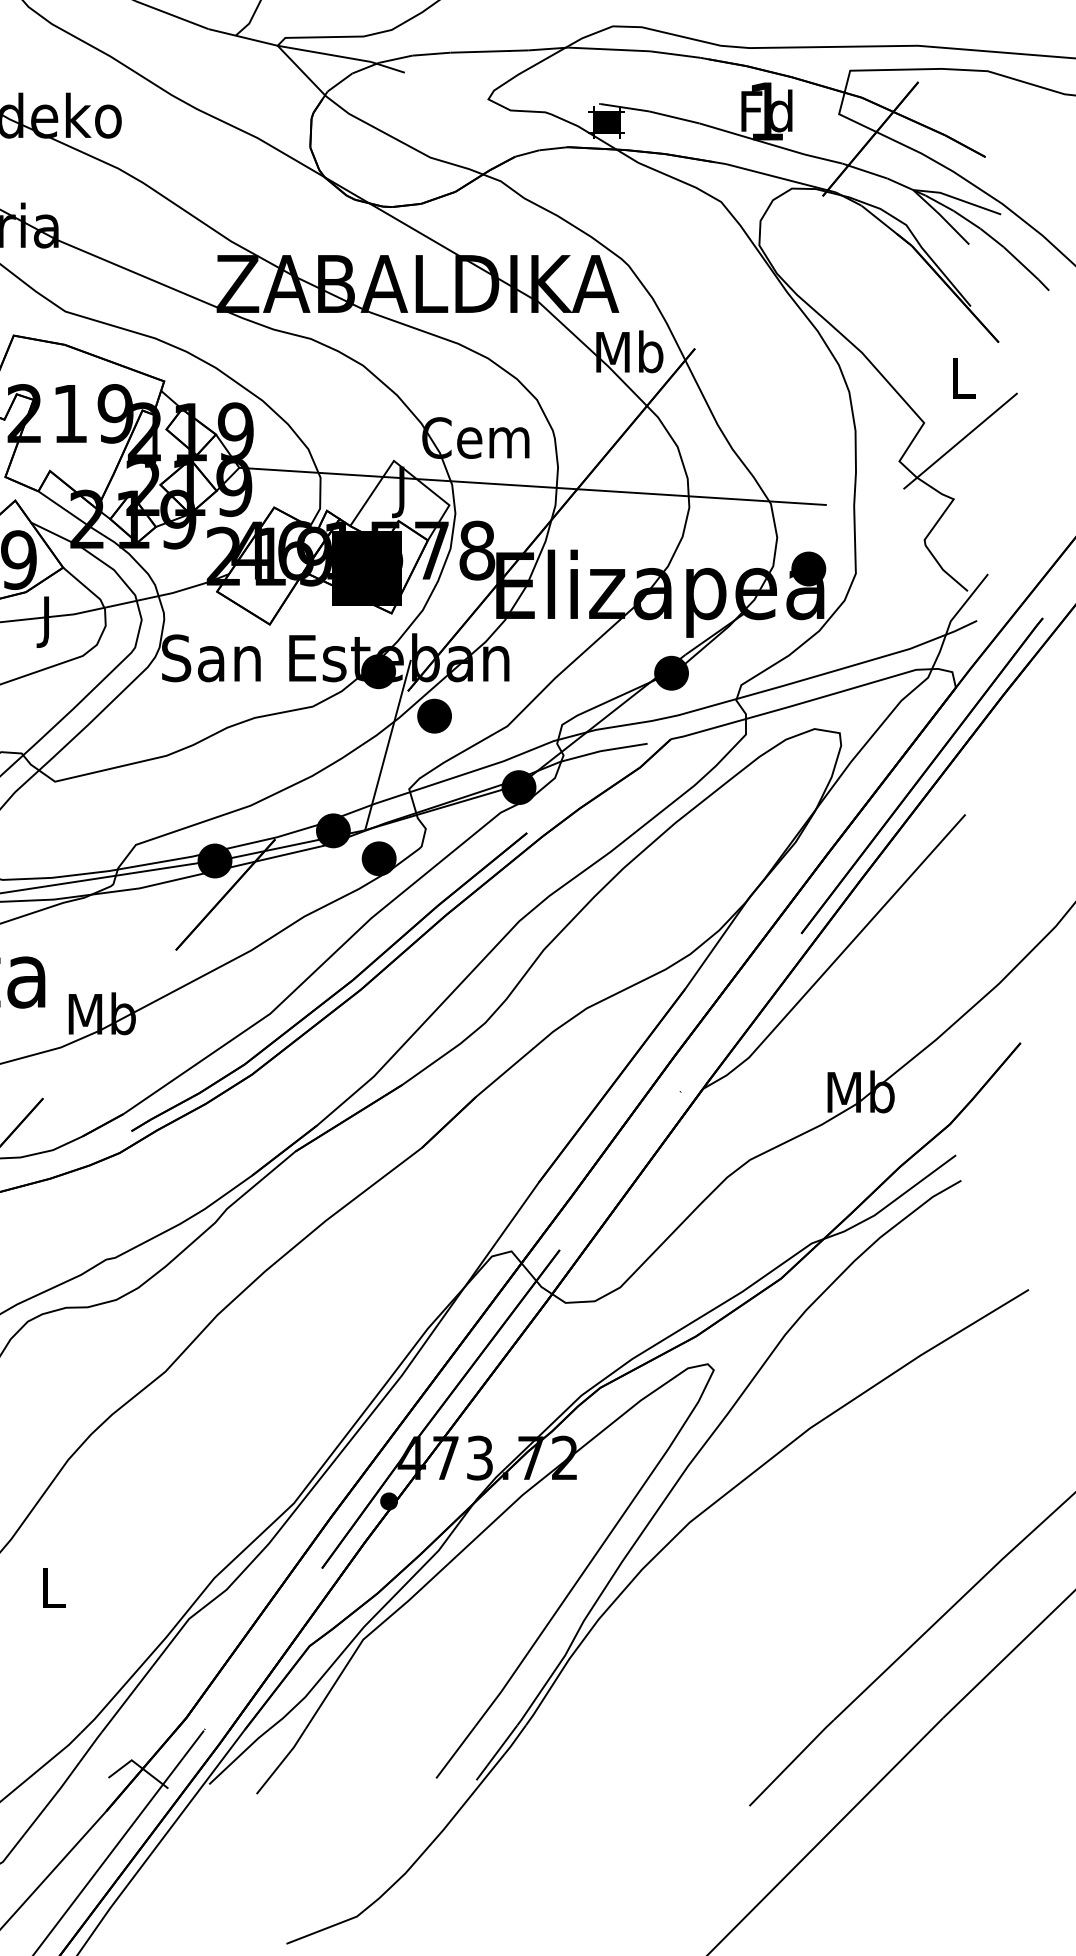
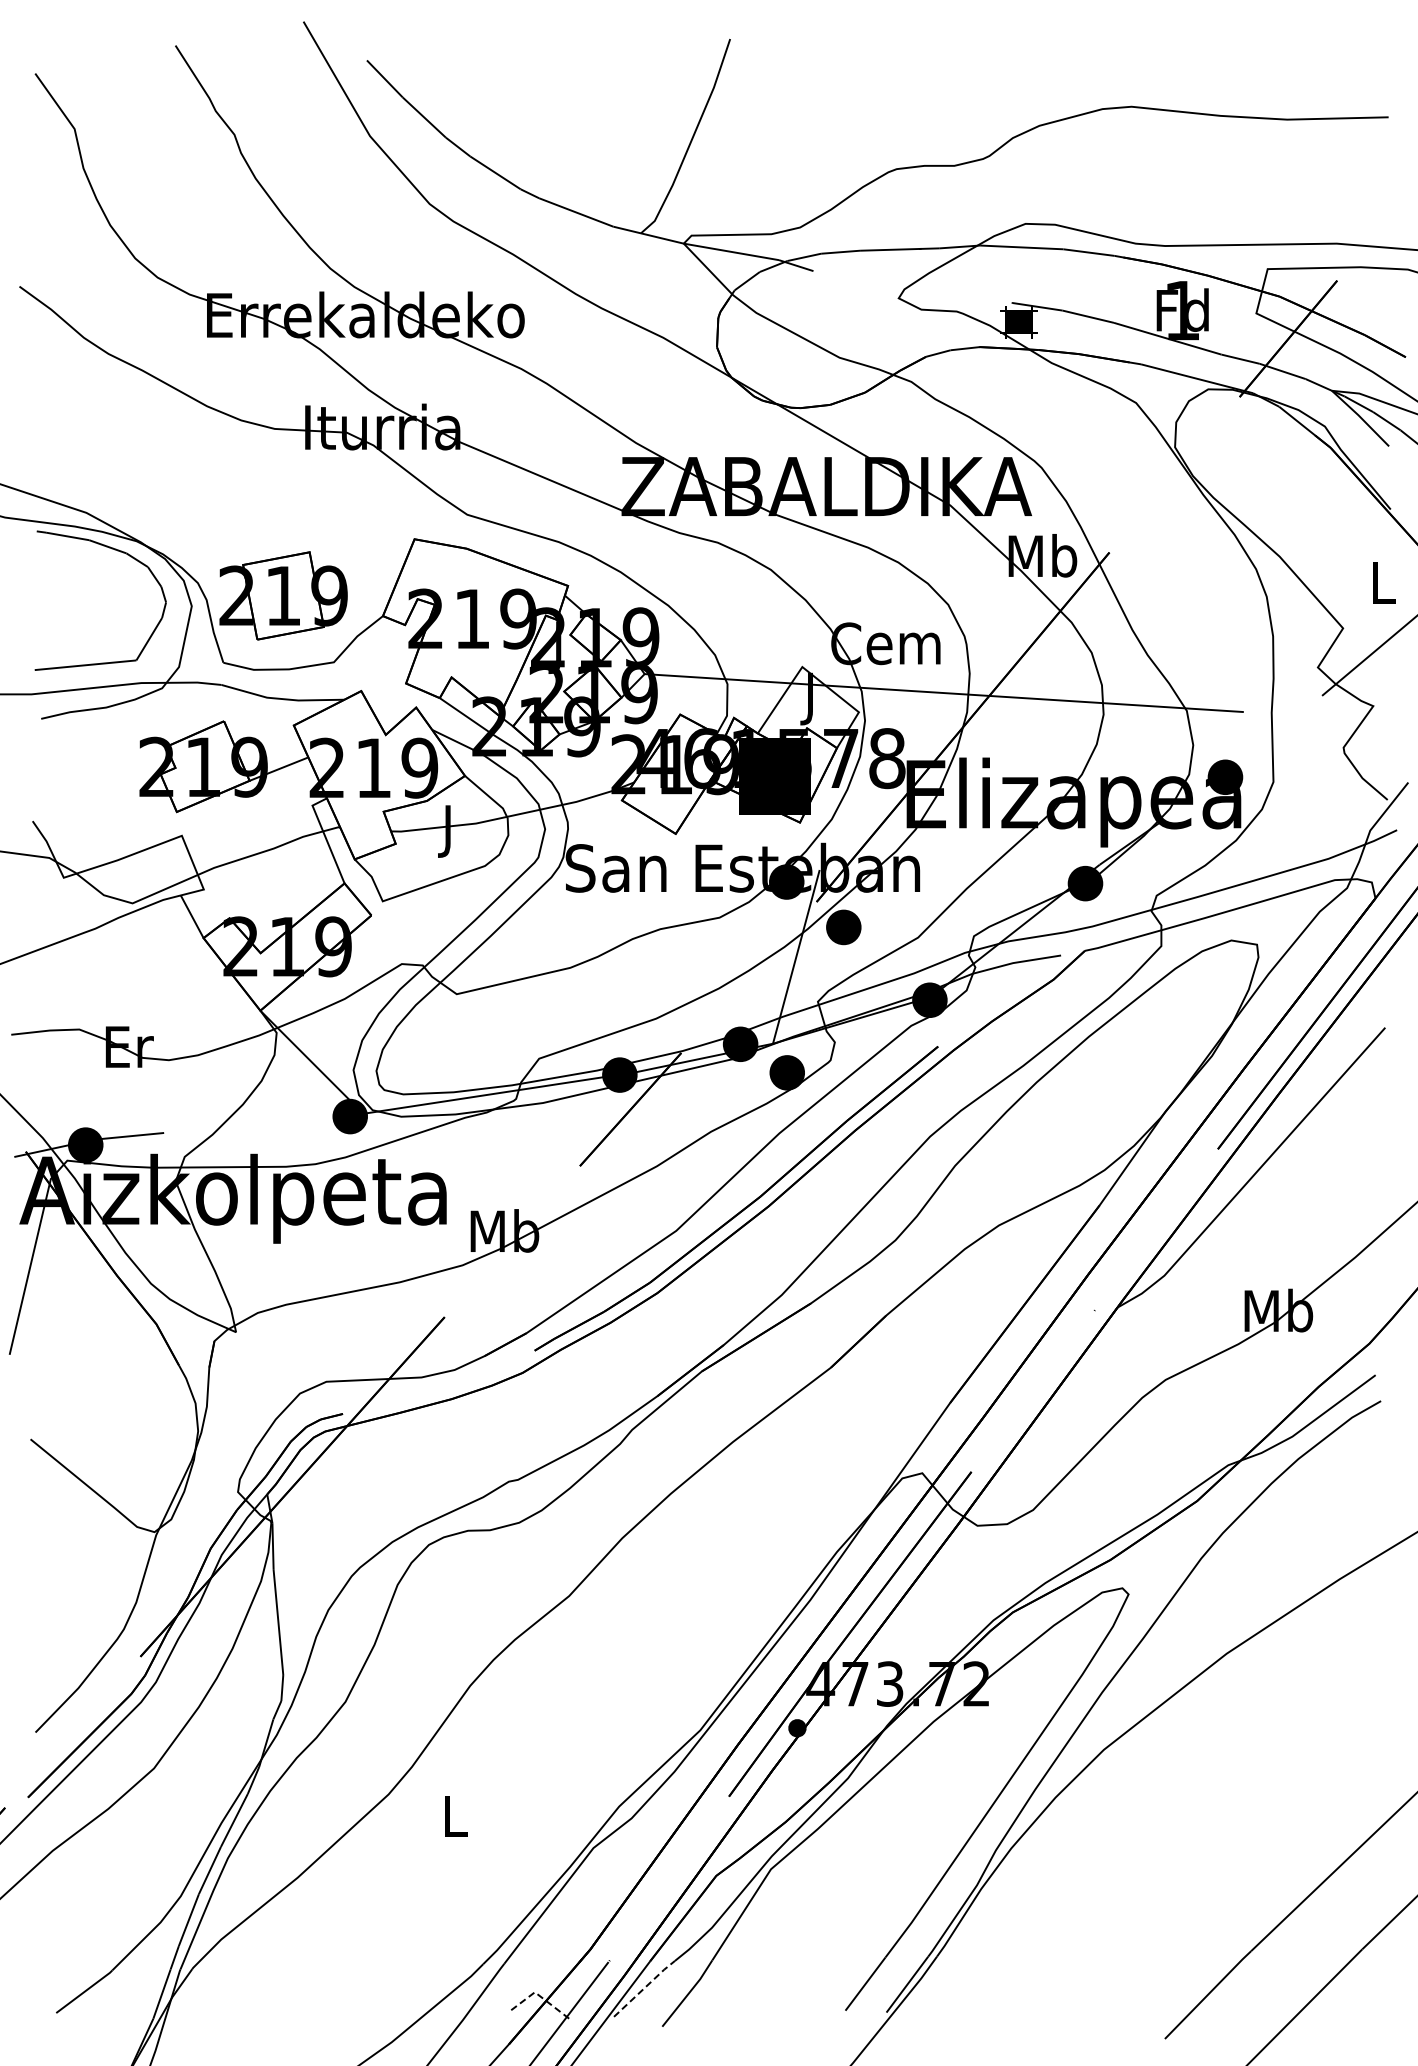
line: (239, 1756) -> (644, 1988), solid -> dashed
line: (138, 1765) -> (541, 1997), solid -> dashed

